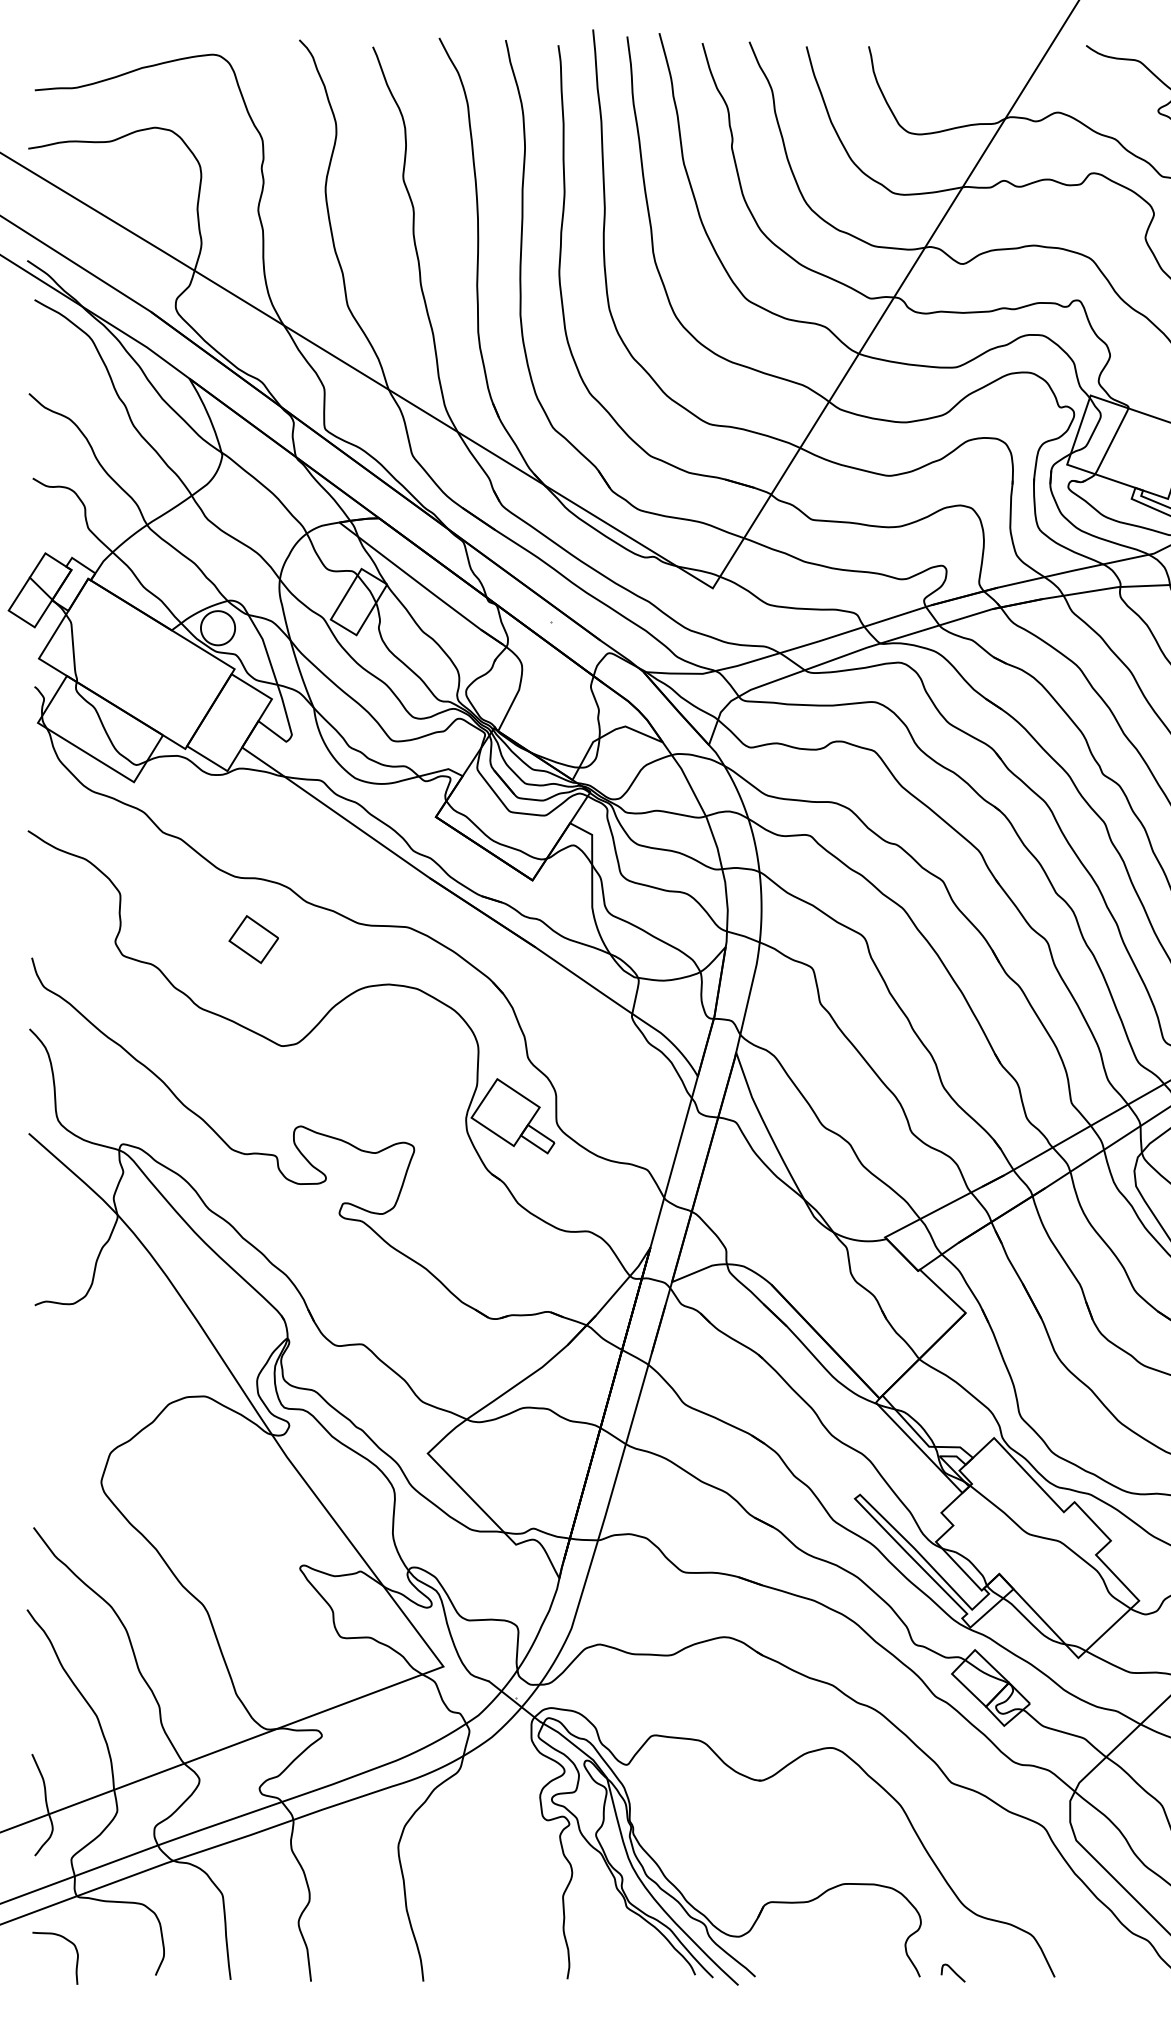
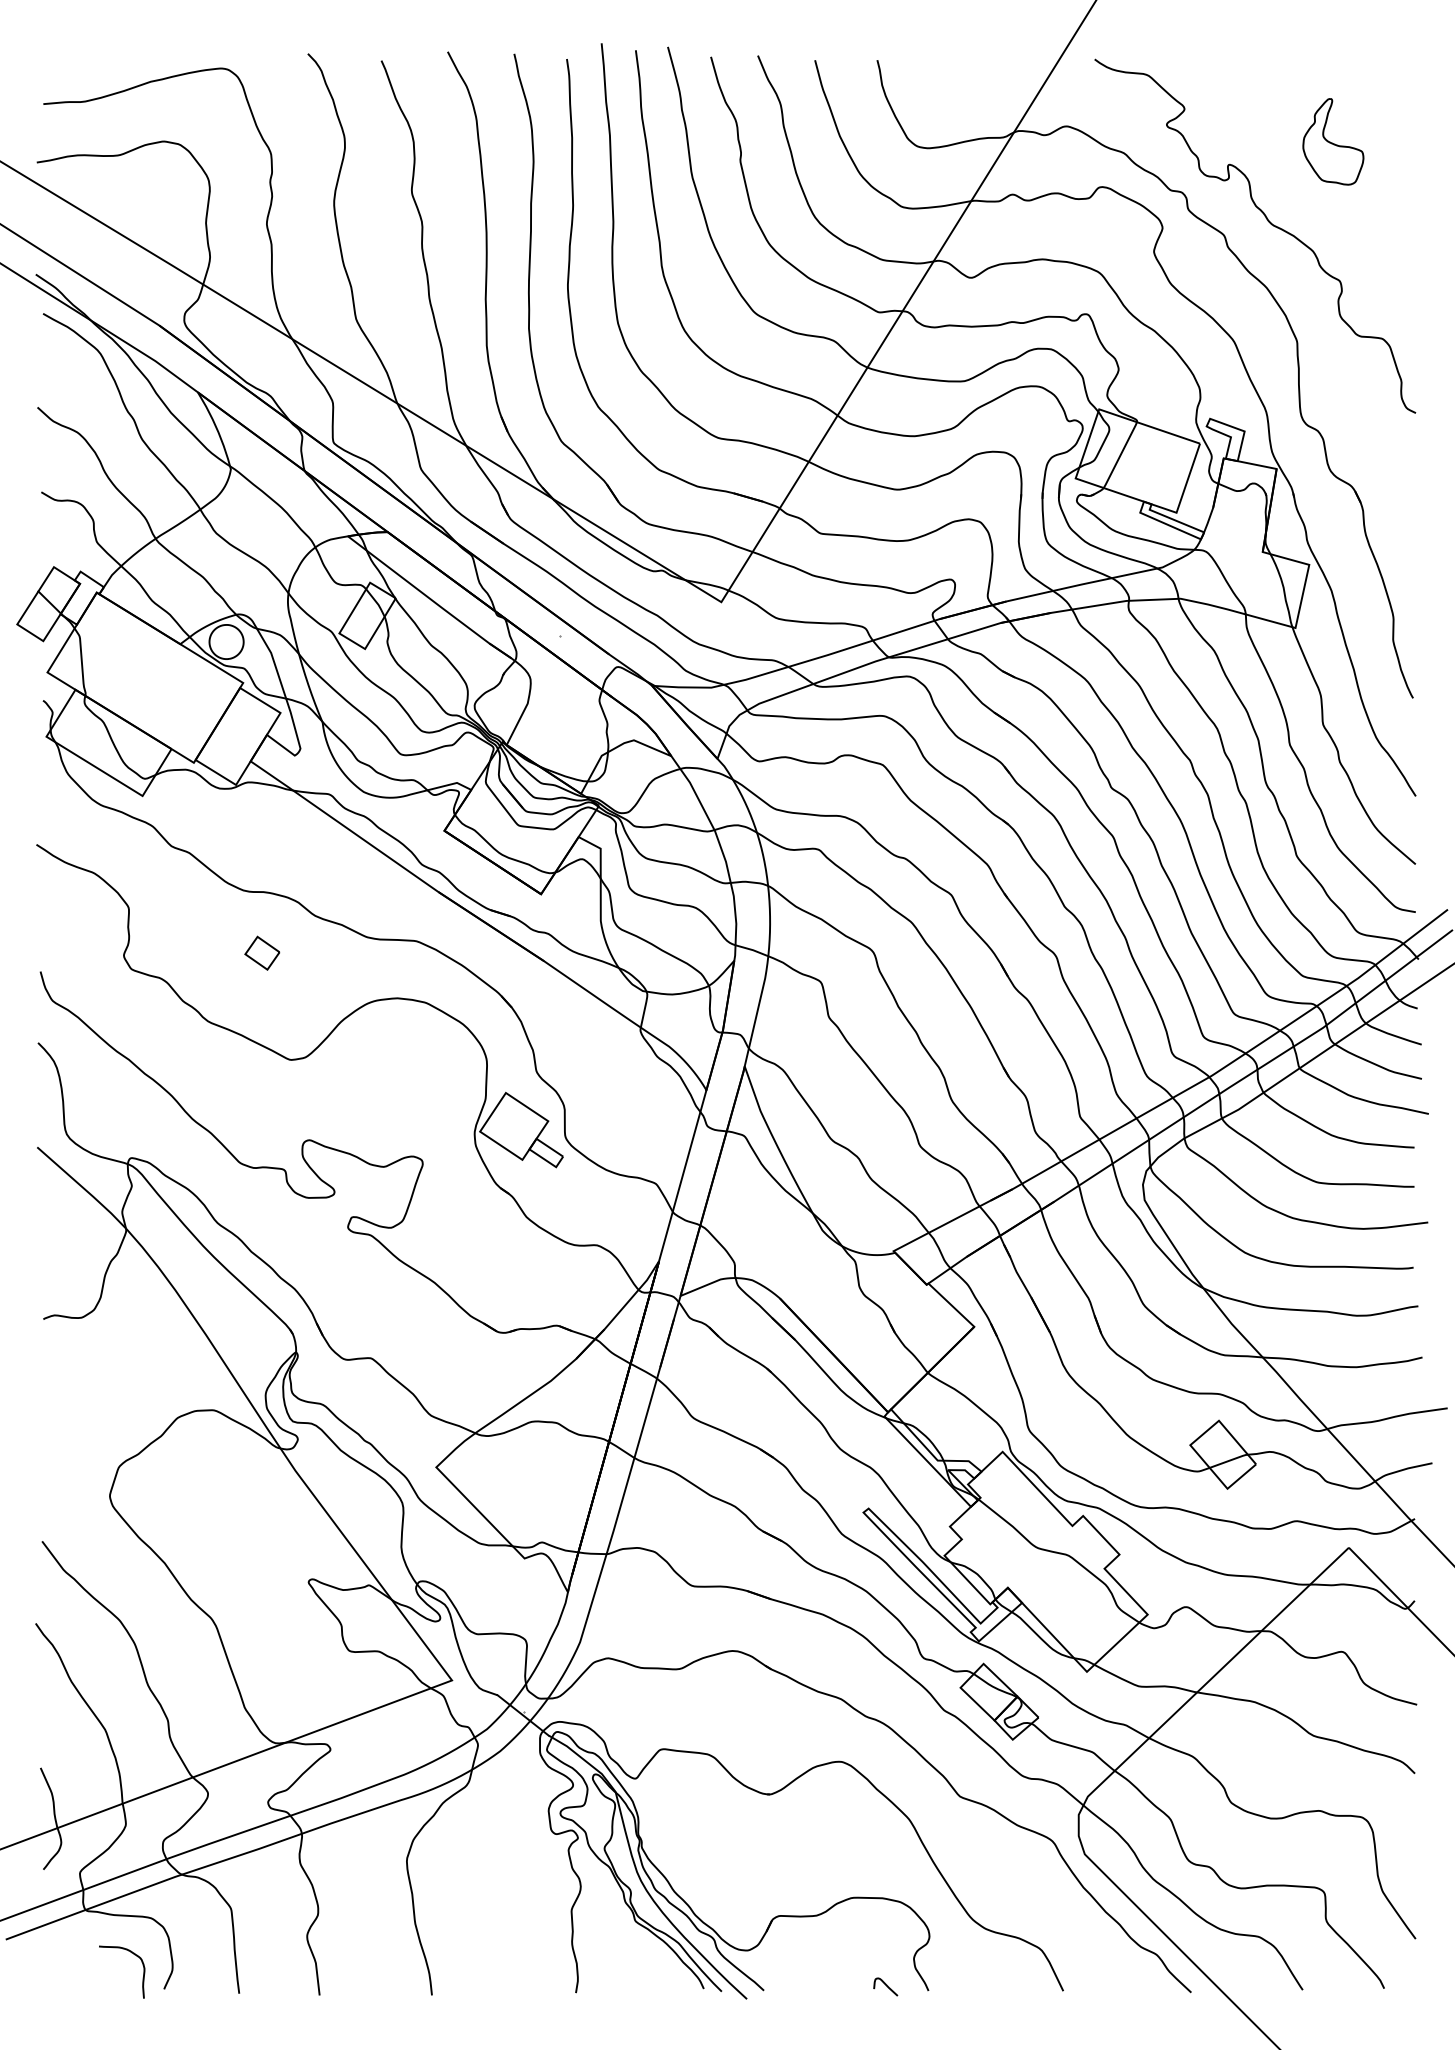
part: (253, 938) -> (262, 952), size x0.7
curve: (67, 1941) -> (134, 1955), moved
curve: (952, 1971) -> (885, 1985), moved

